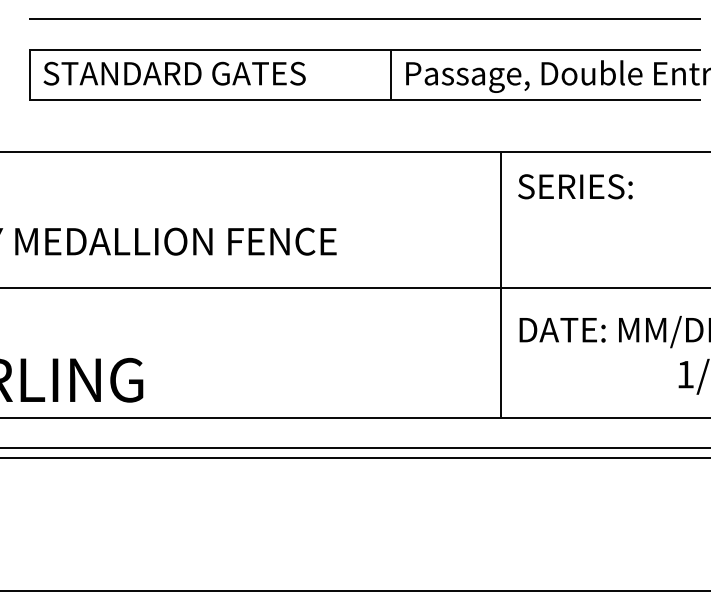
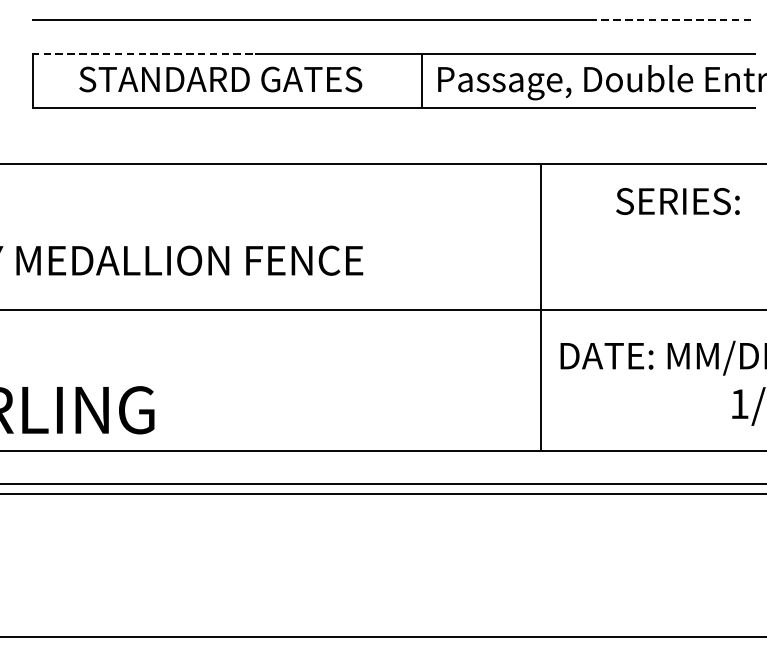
line: (624, 18) -> (673, 19), solid -> dashed
line: (133, 50) -> (143, 54), solid -> dashed
text: (174, 73) -> (220, 79), moved
text: (575, 186) -> (678, 201), moved

